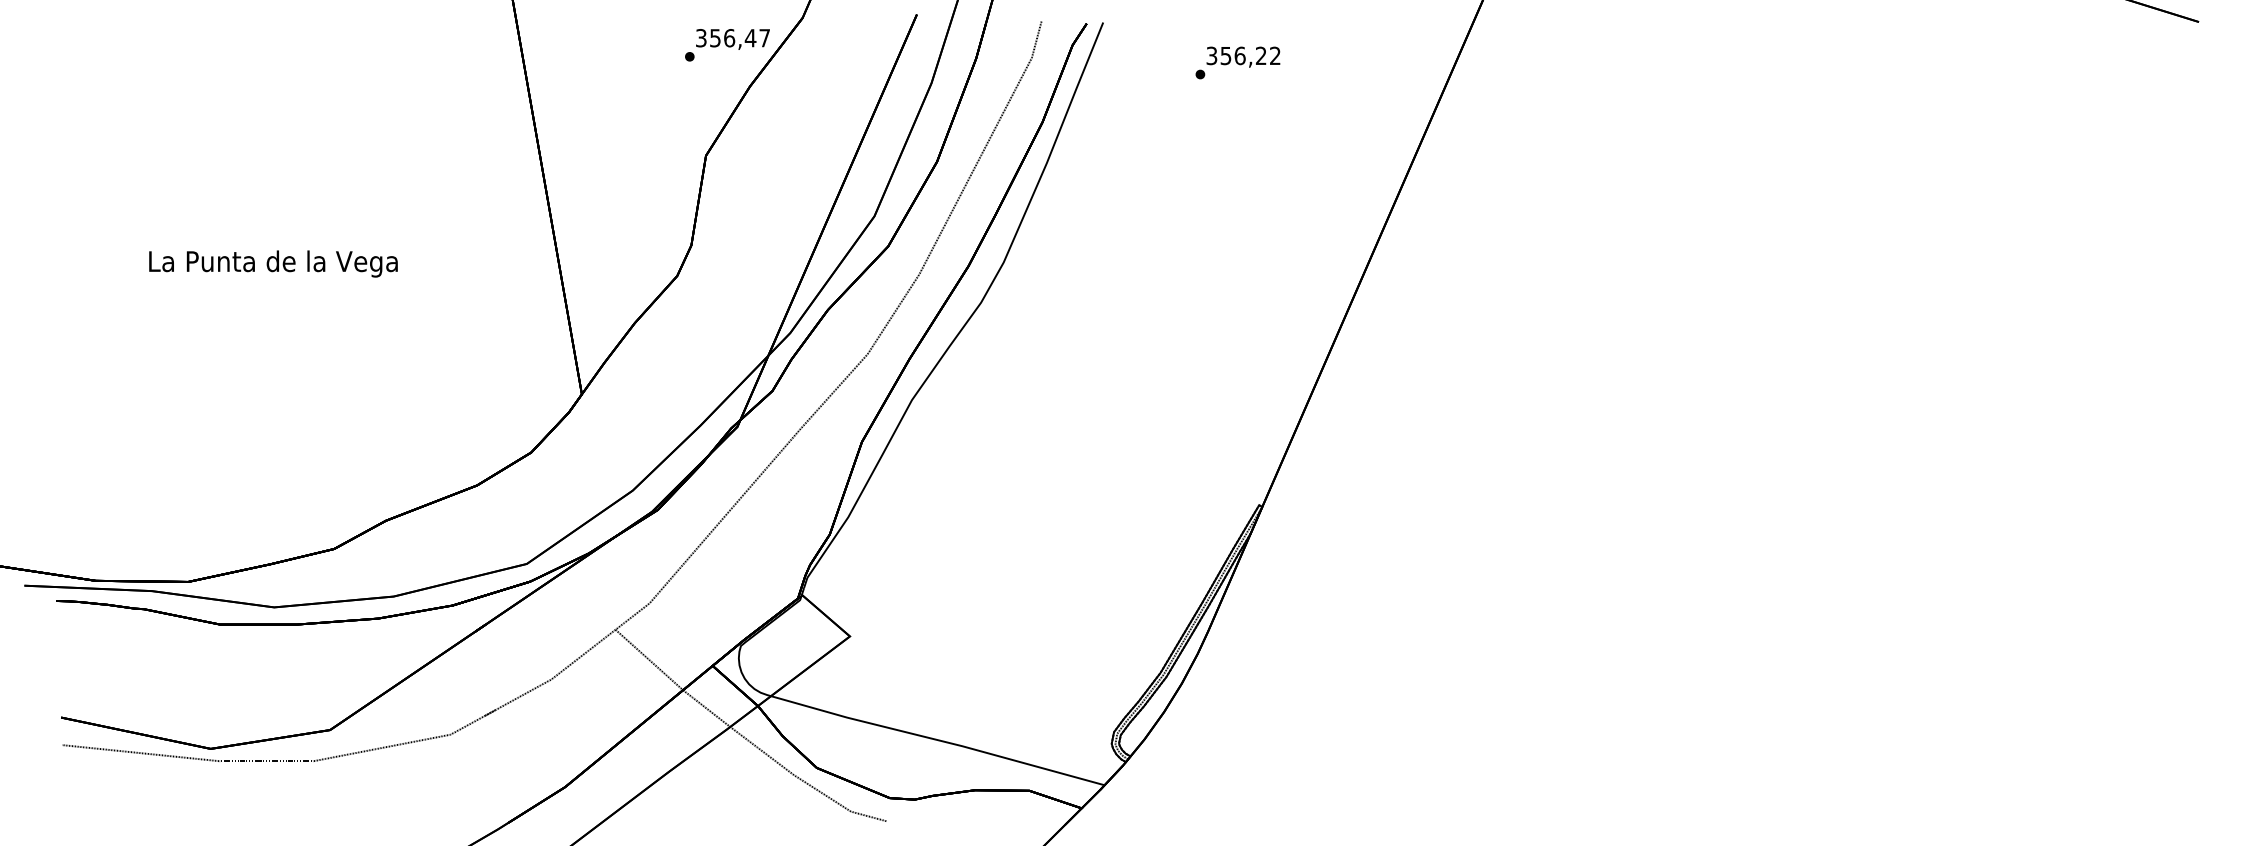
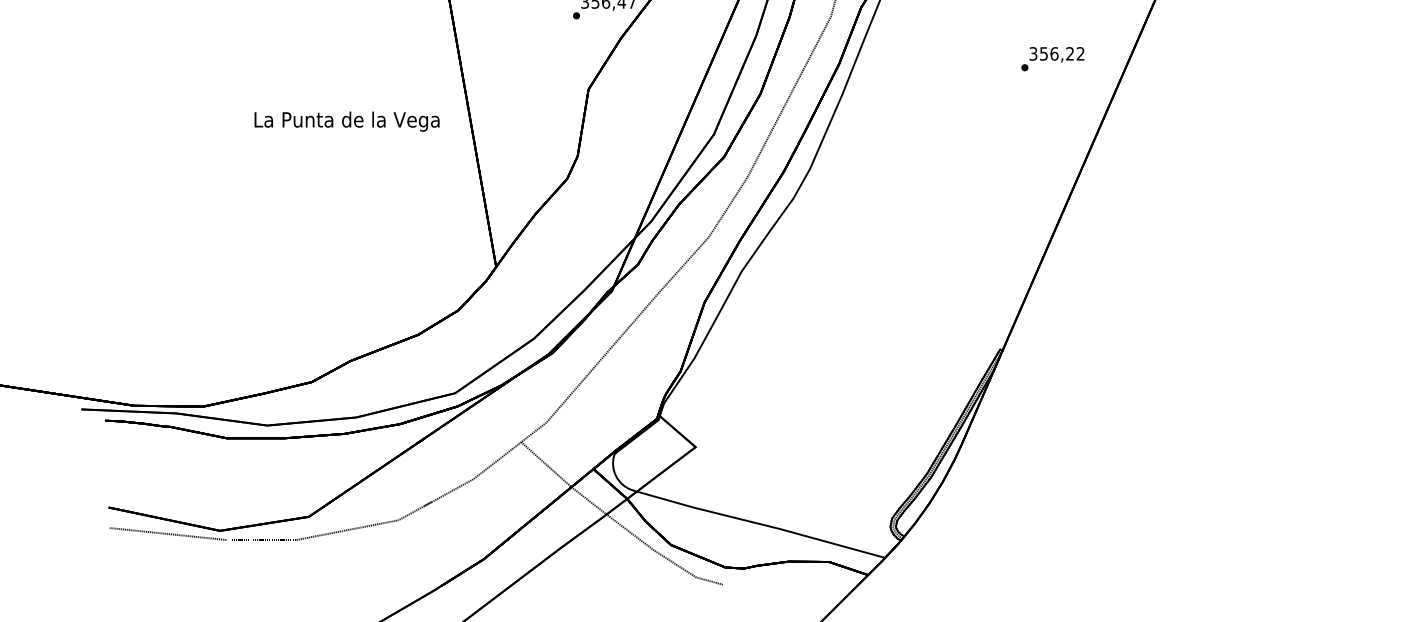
text: (1237, 62) -> (1052, 58), moved
text: (273, 263) -> (347, 121), moved

